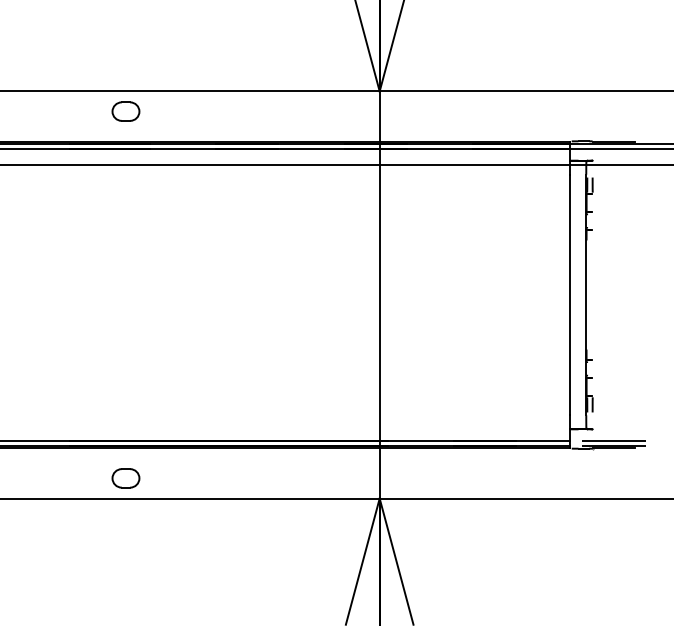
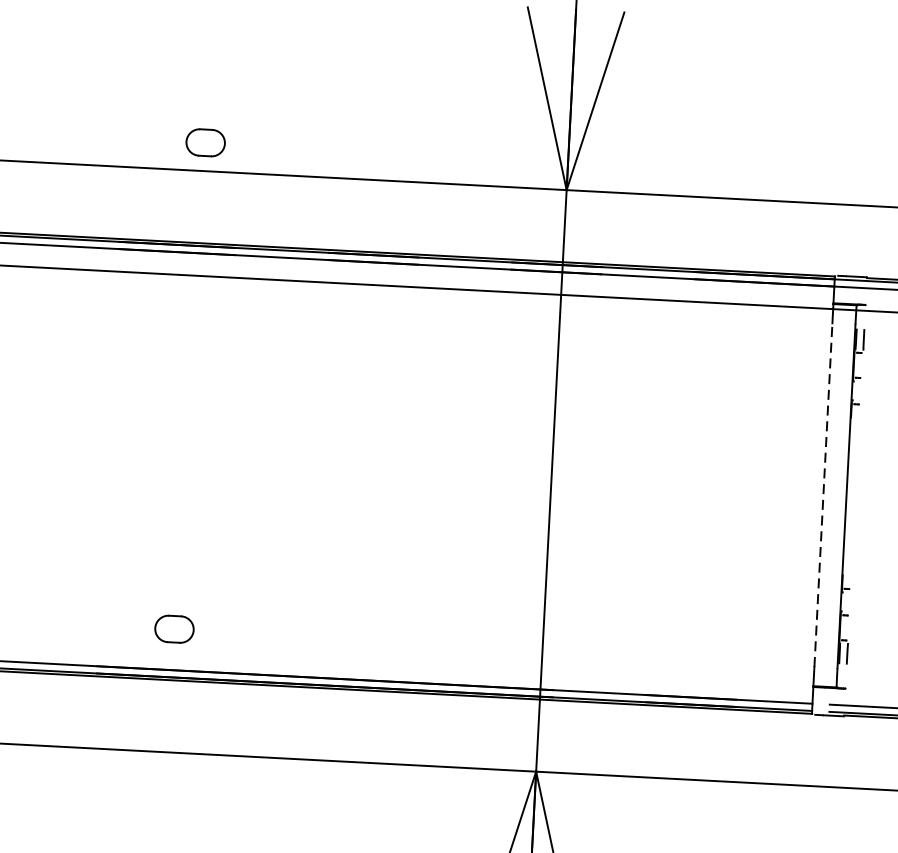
part: (125, 111) -> (205, 142), moved
line: (570, 294) -> (823, 494), solid -> dashed
part: (125, 478) -> (173, 629), moved

